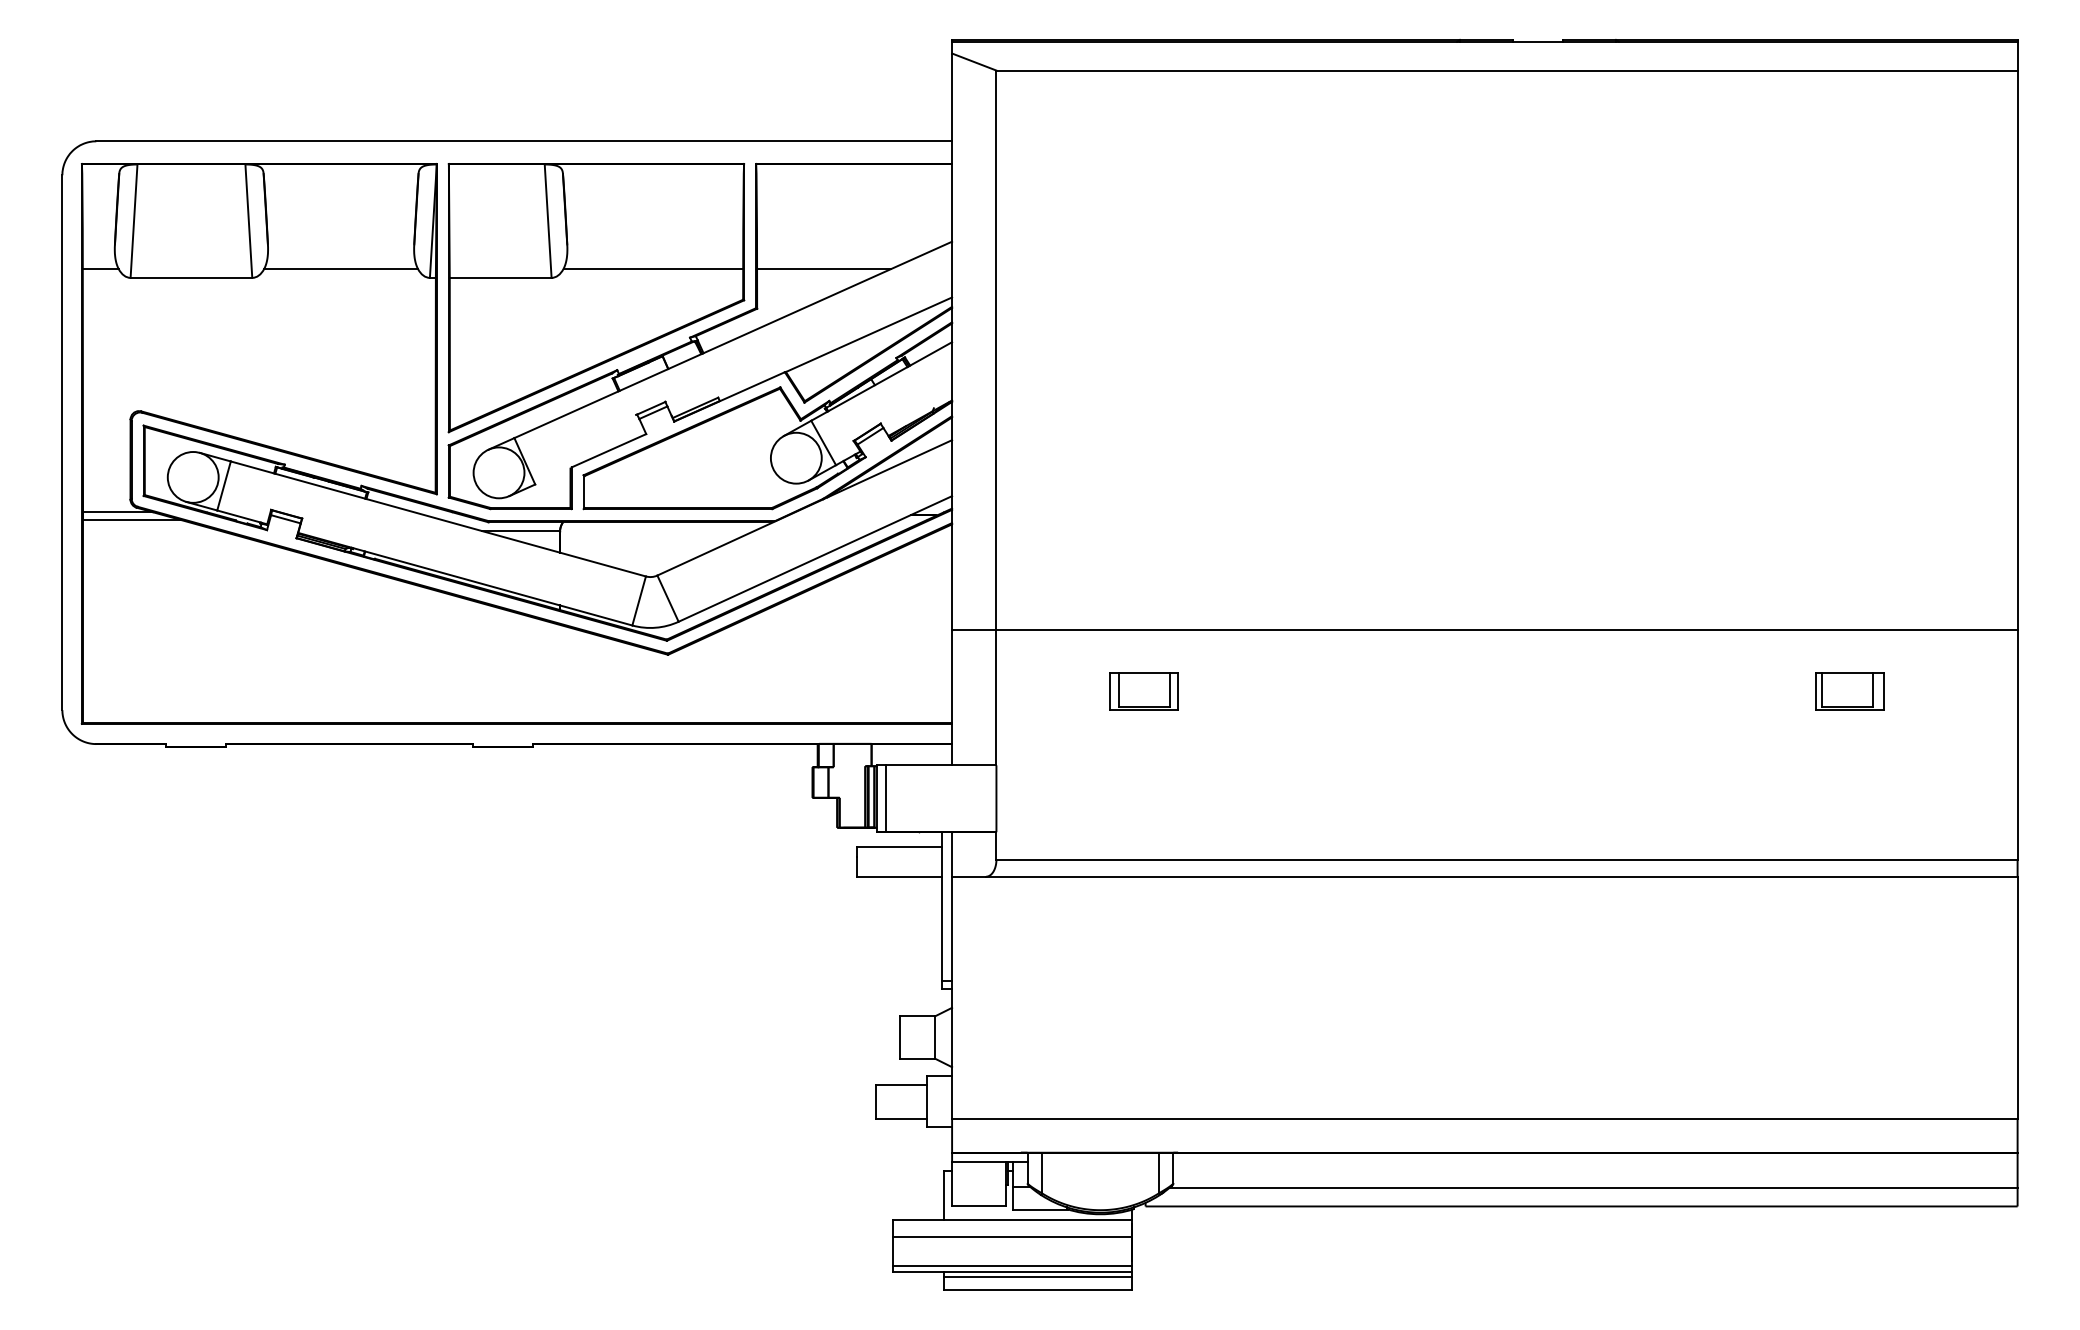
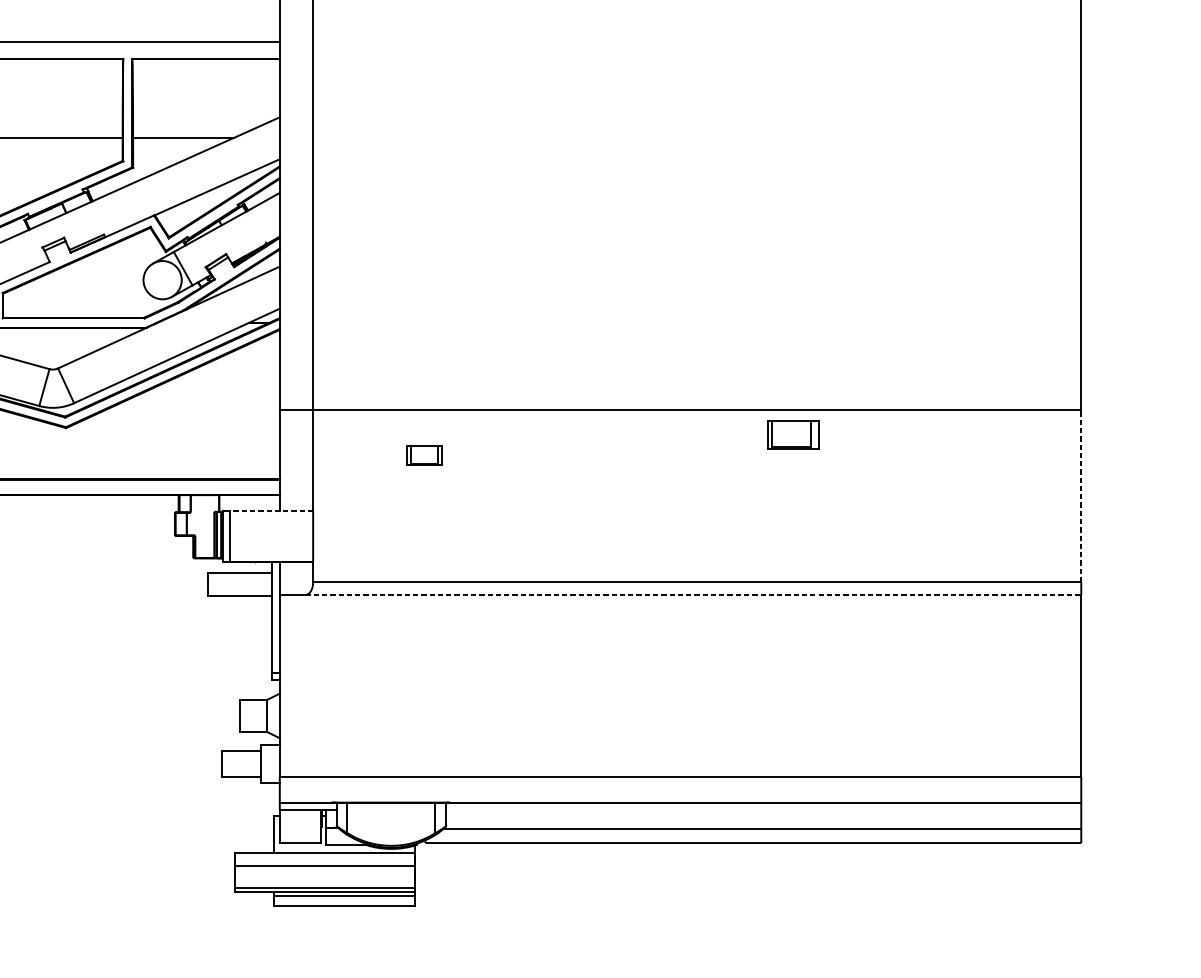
part: (1143, 691) -> (423, 455), size x0.7
part: (1849, 691) -> (793, 435), moved
line: (2017, 745) -> (1081, 496), solid -> dashed
line: (940, 765) -> (271, 511), solid -> dashed
line: (1501, 876) -> (693, 594), solid -> dashed

